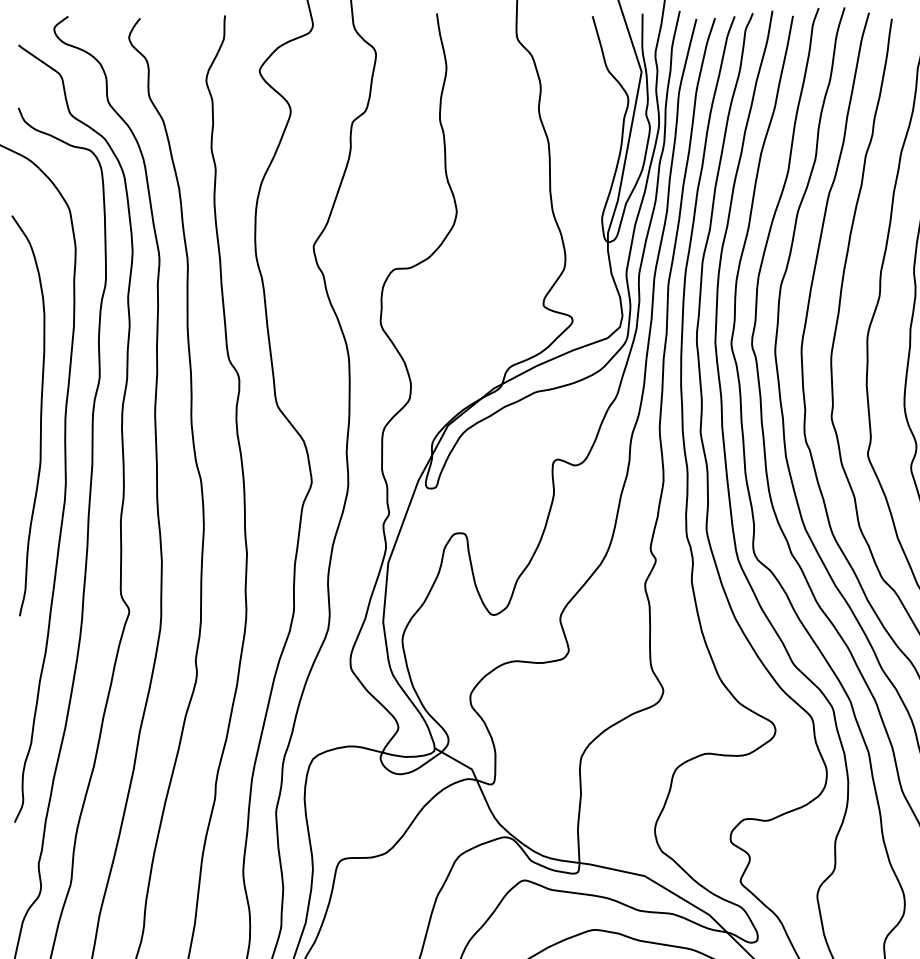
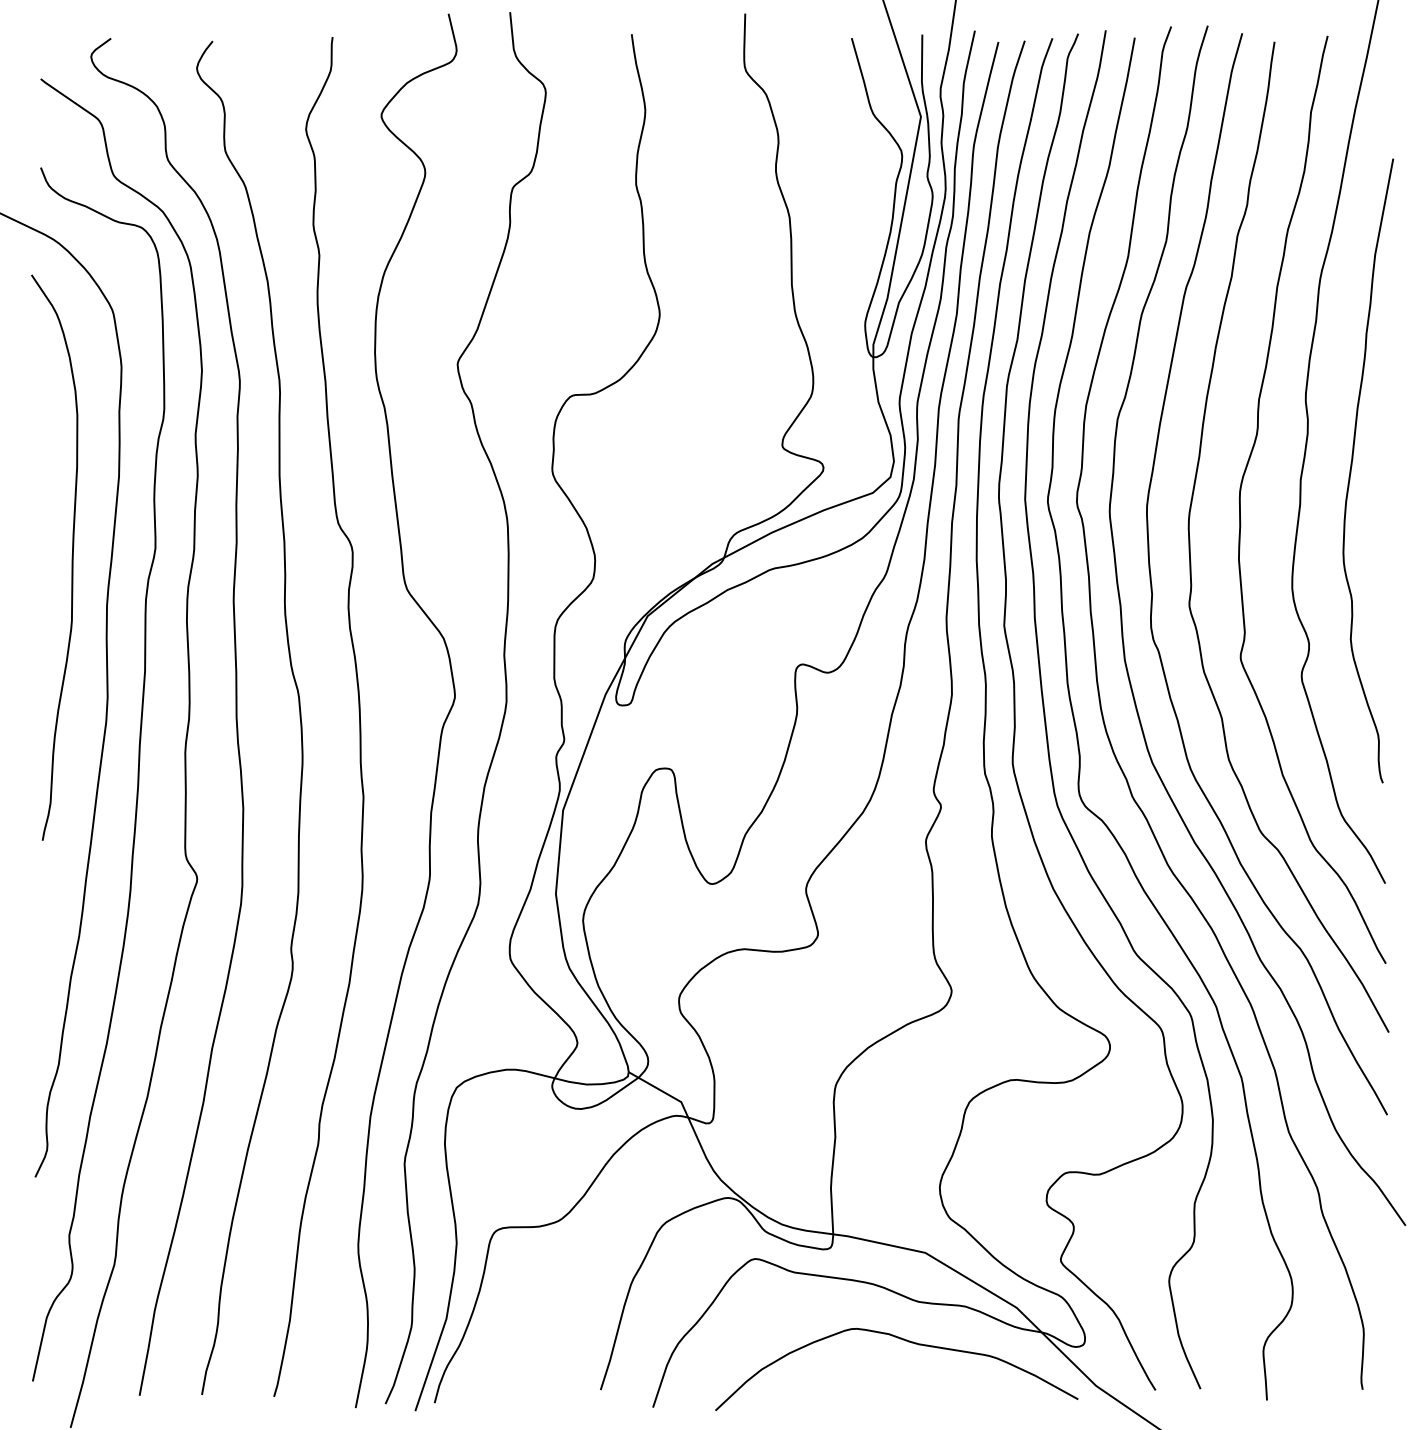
curve: (40, 415) -> (71, 557), moved

